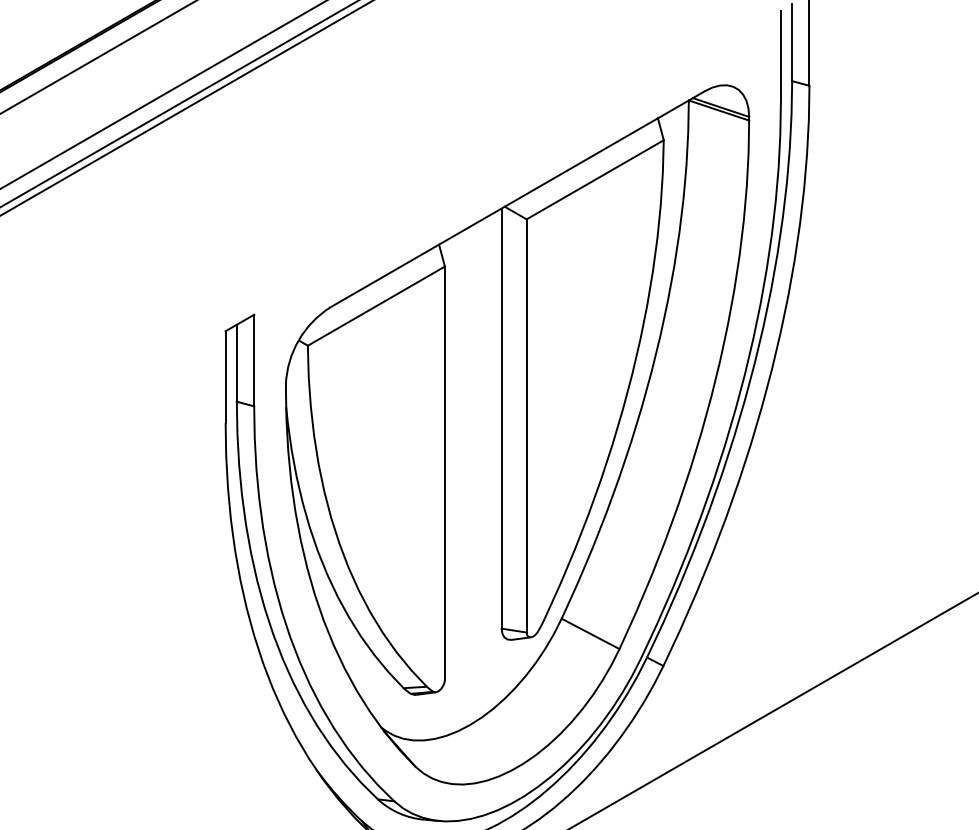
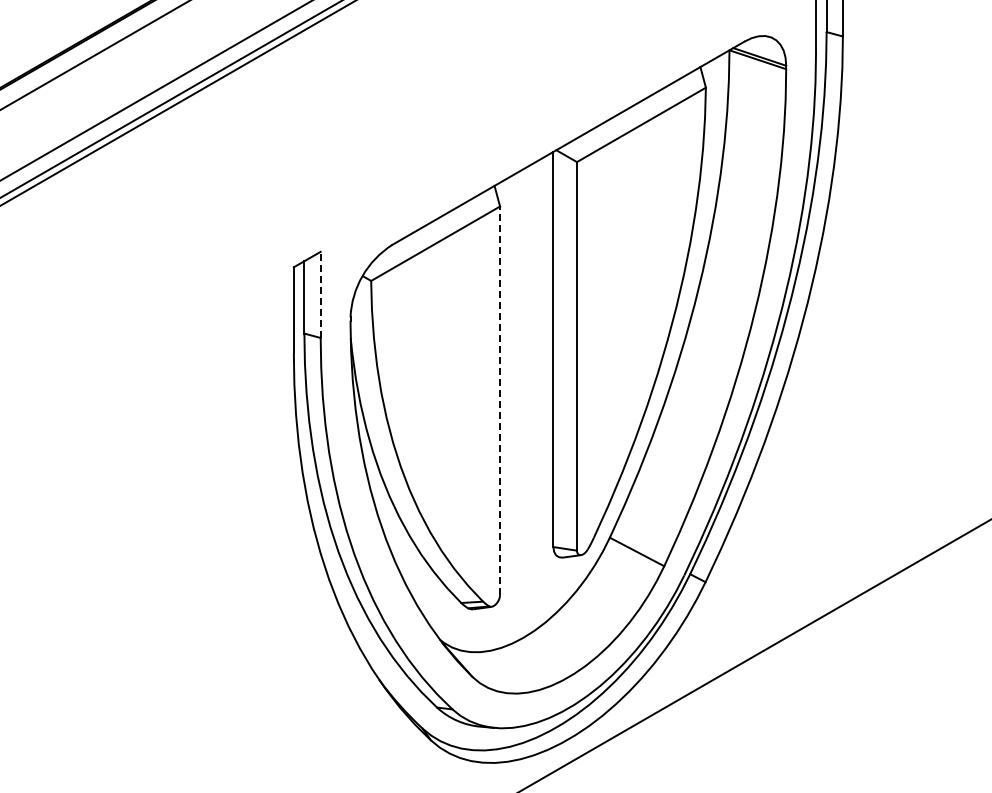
line: (253, 360) -> (320, 294), solid -> dashed
line: (445, 472) -> (500, 400), solid -> dashed

